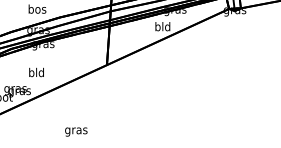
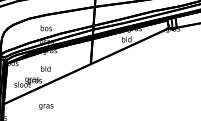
text: (76, 131) -> (46, 106), moved

